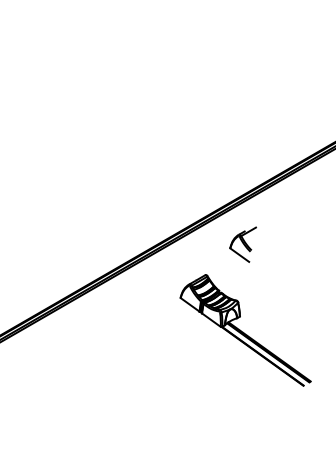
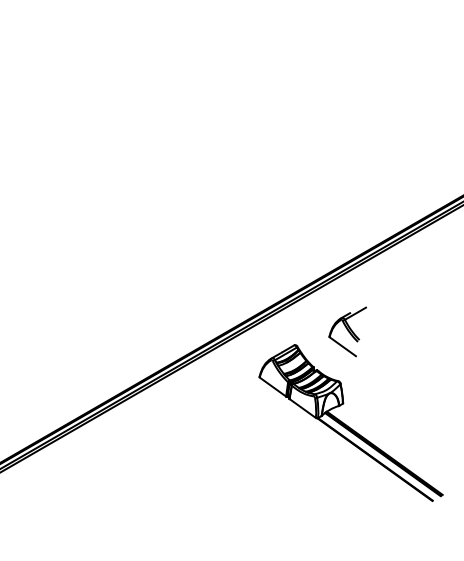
part: (245, 330) -> (350, 423), moved

